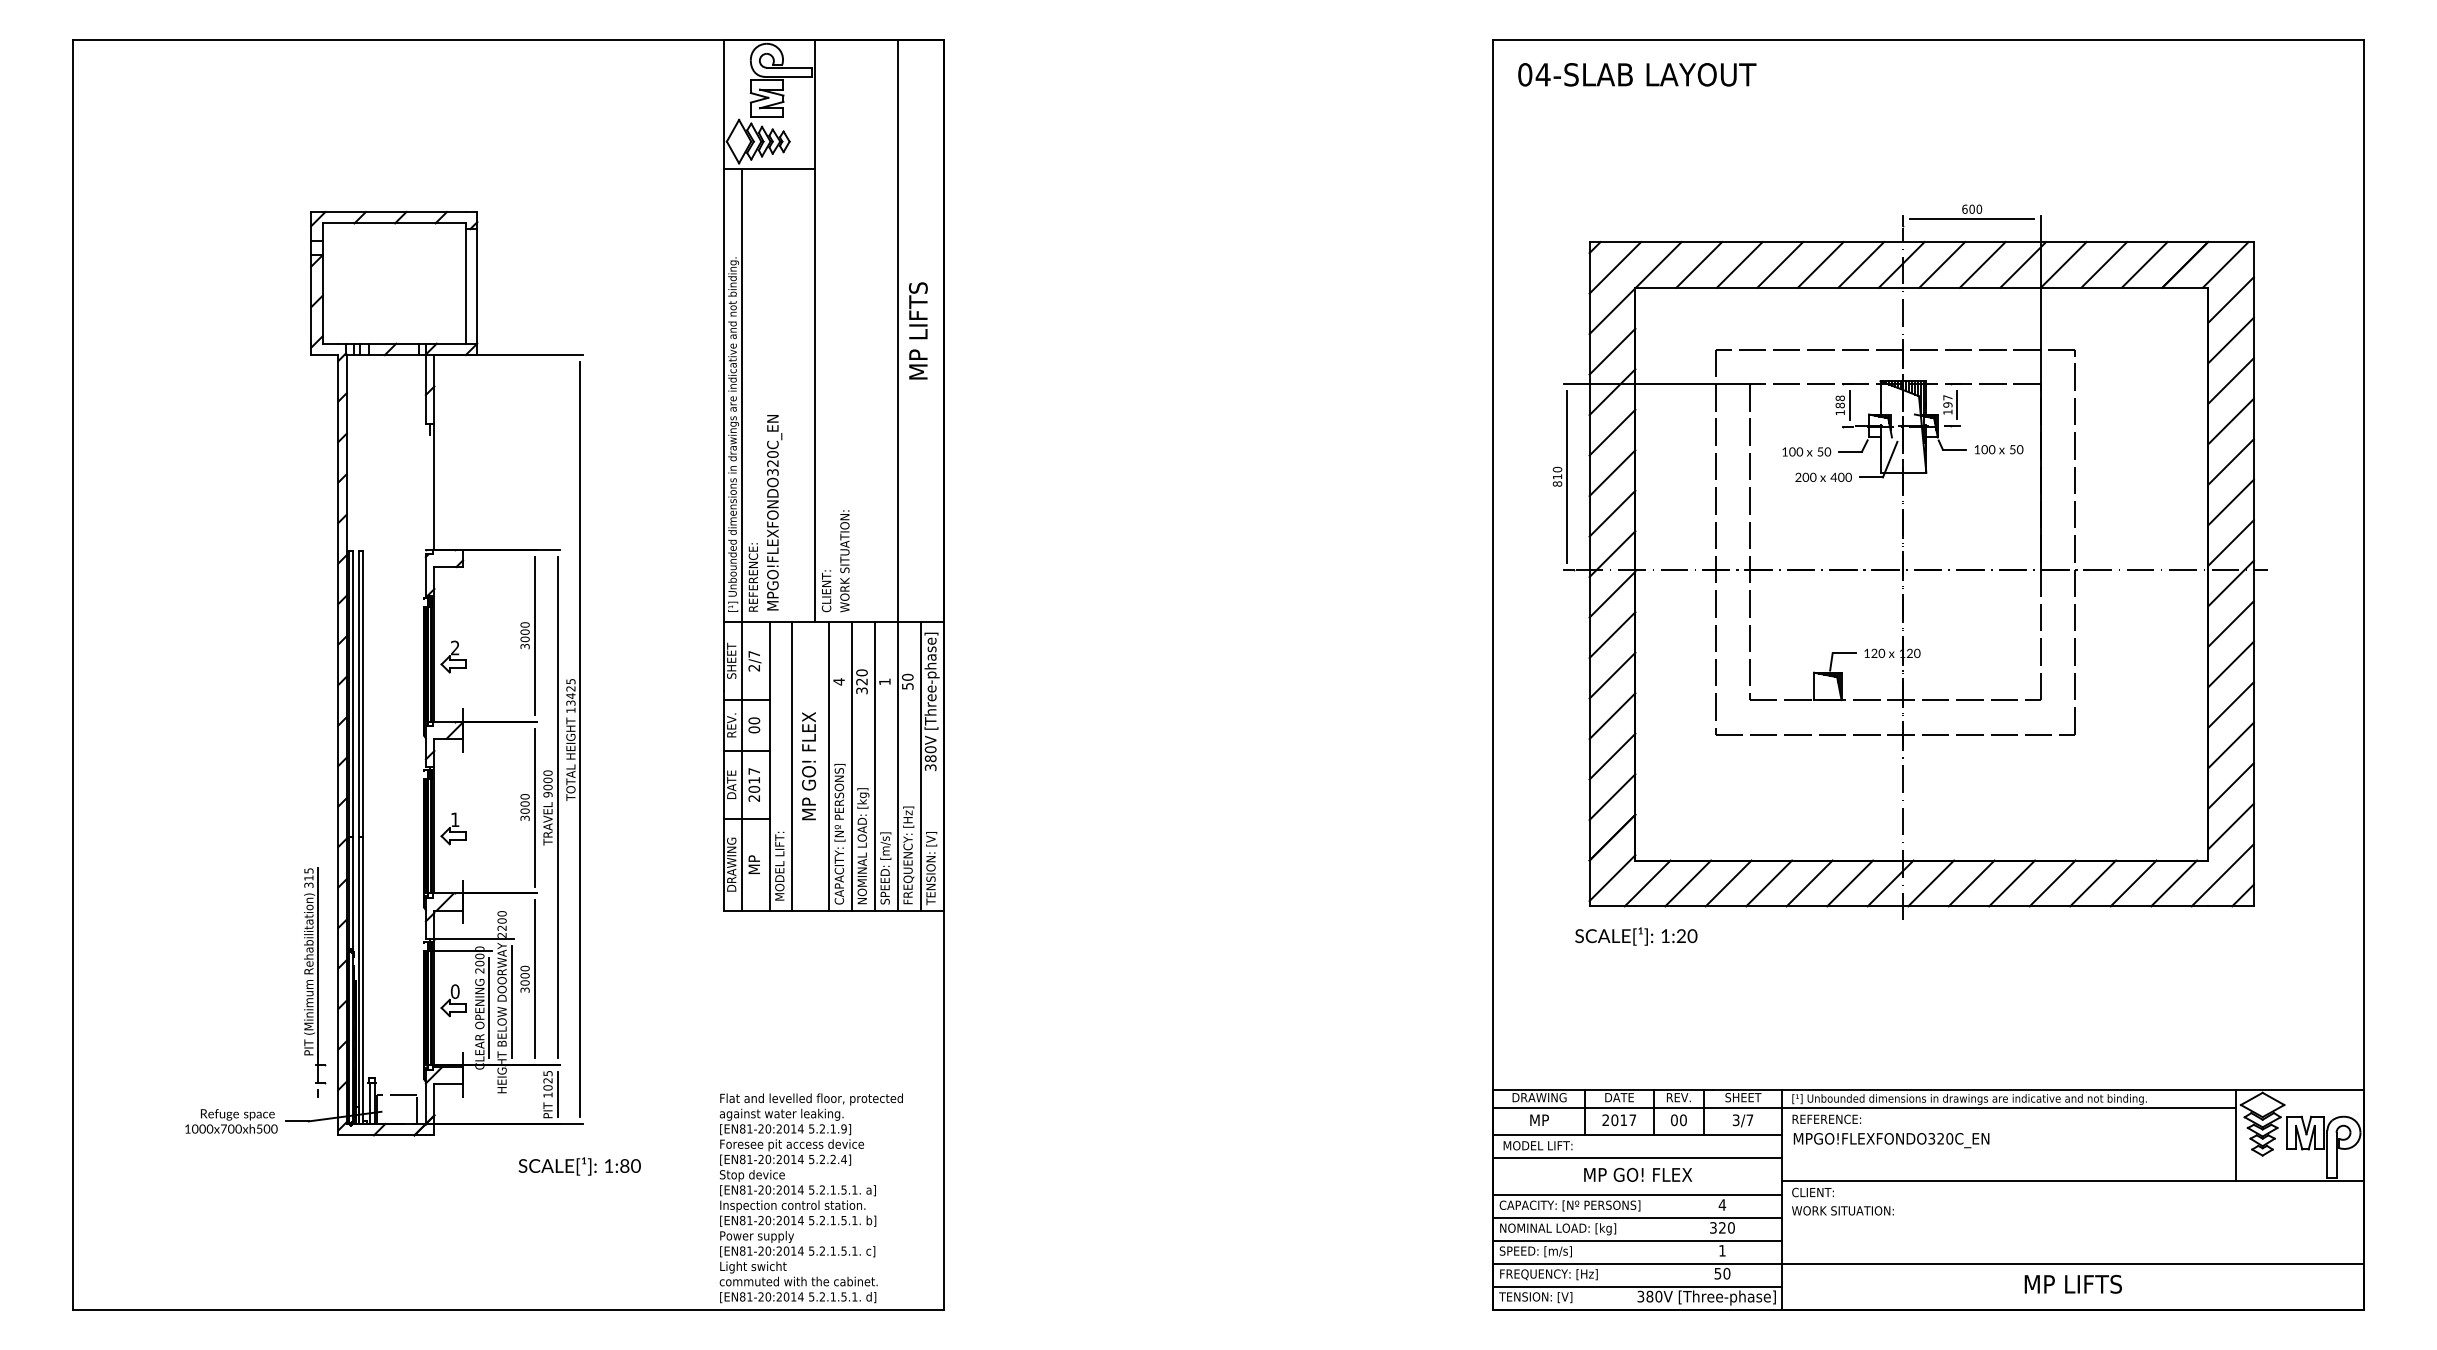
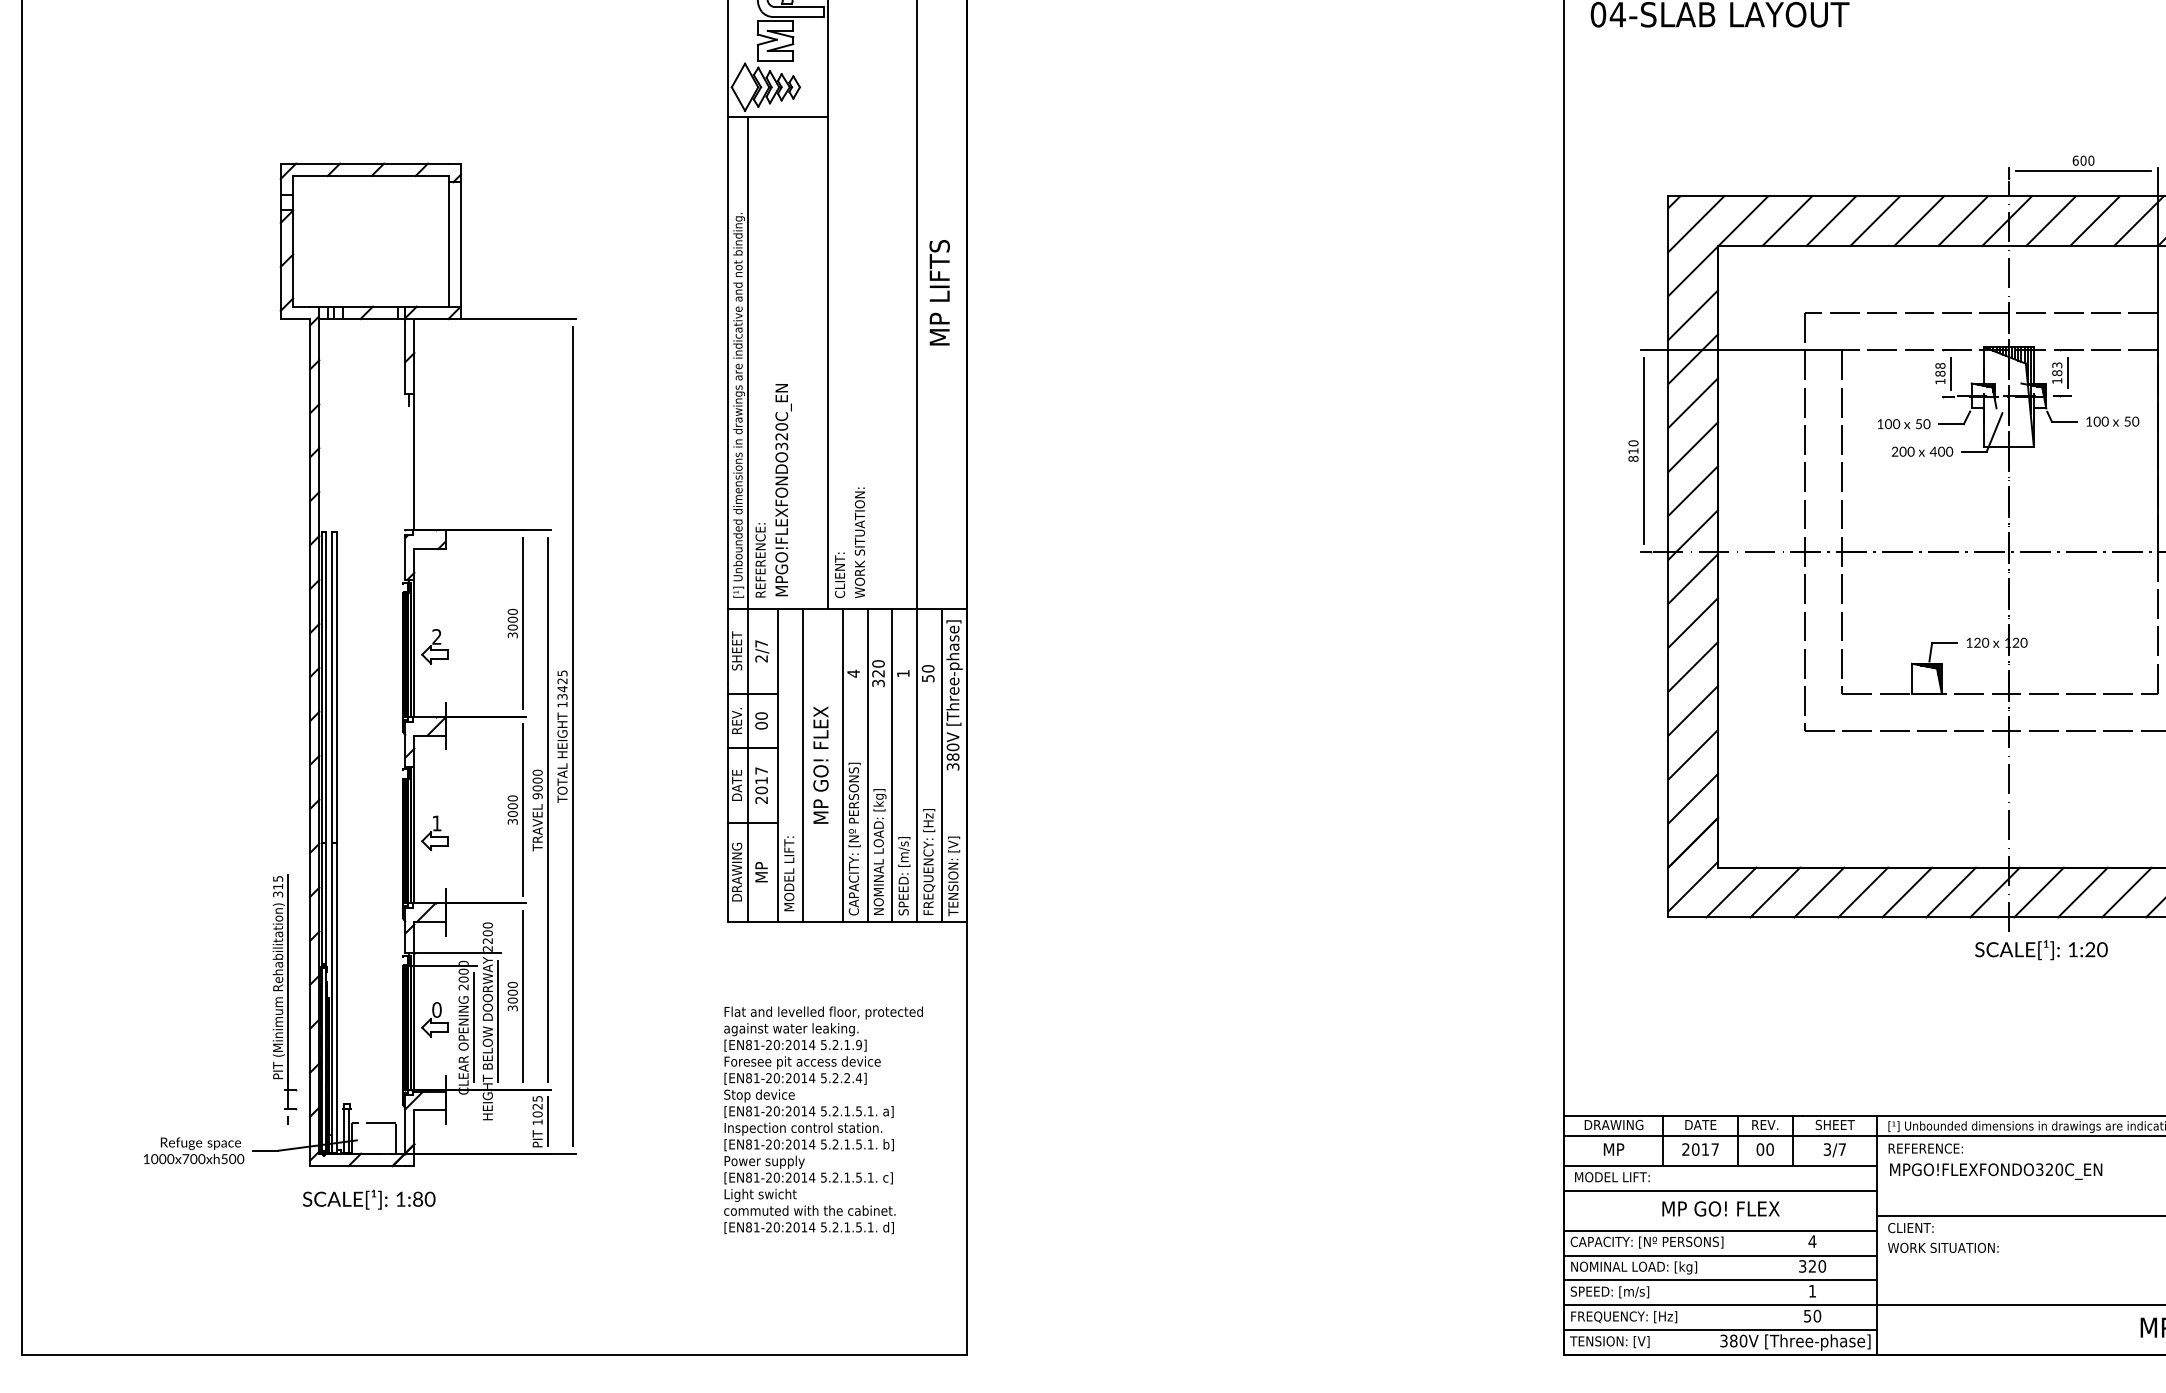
text: (1947, 401) -> (2056, 369), 197 -> 183
text: (1636, 936) -> (2041, 950), moved
text: (579, 1166) -> (368, 1199), moved
text: (810, 1198) -> (822, 1120), moved

